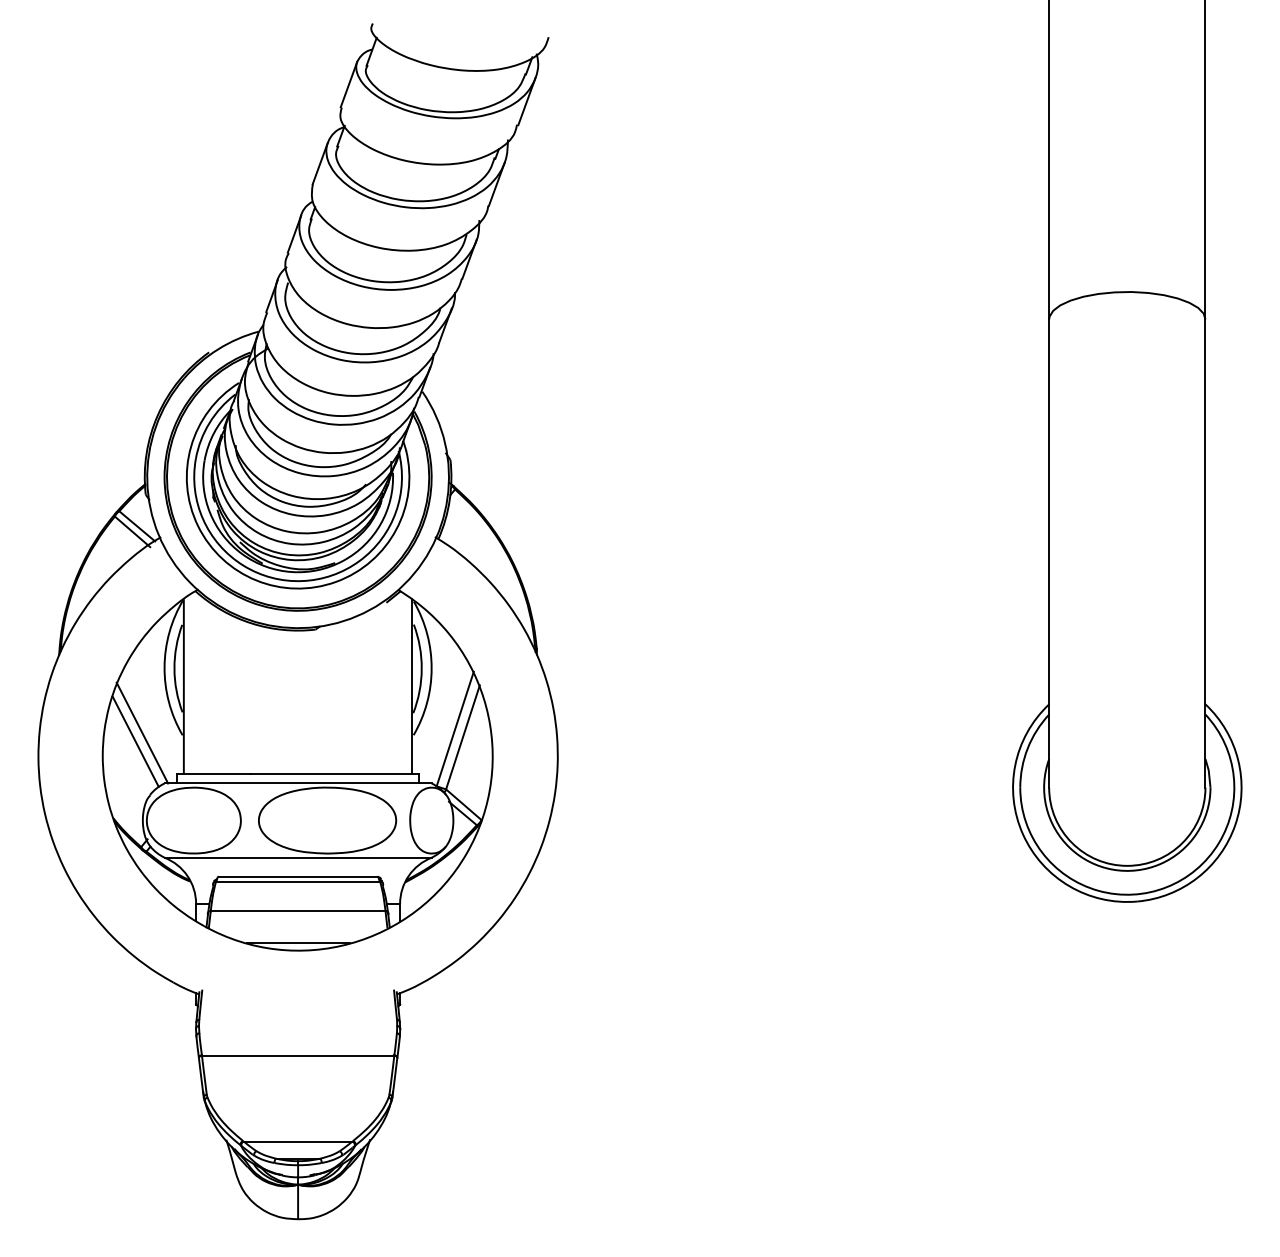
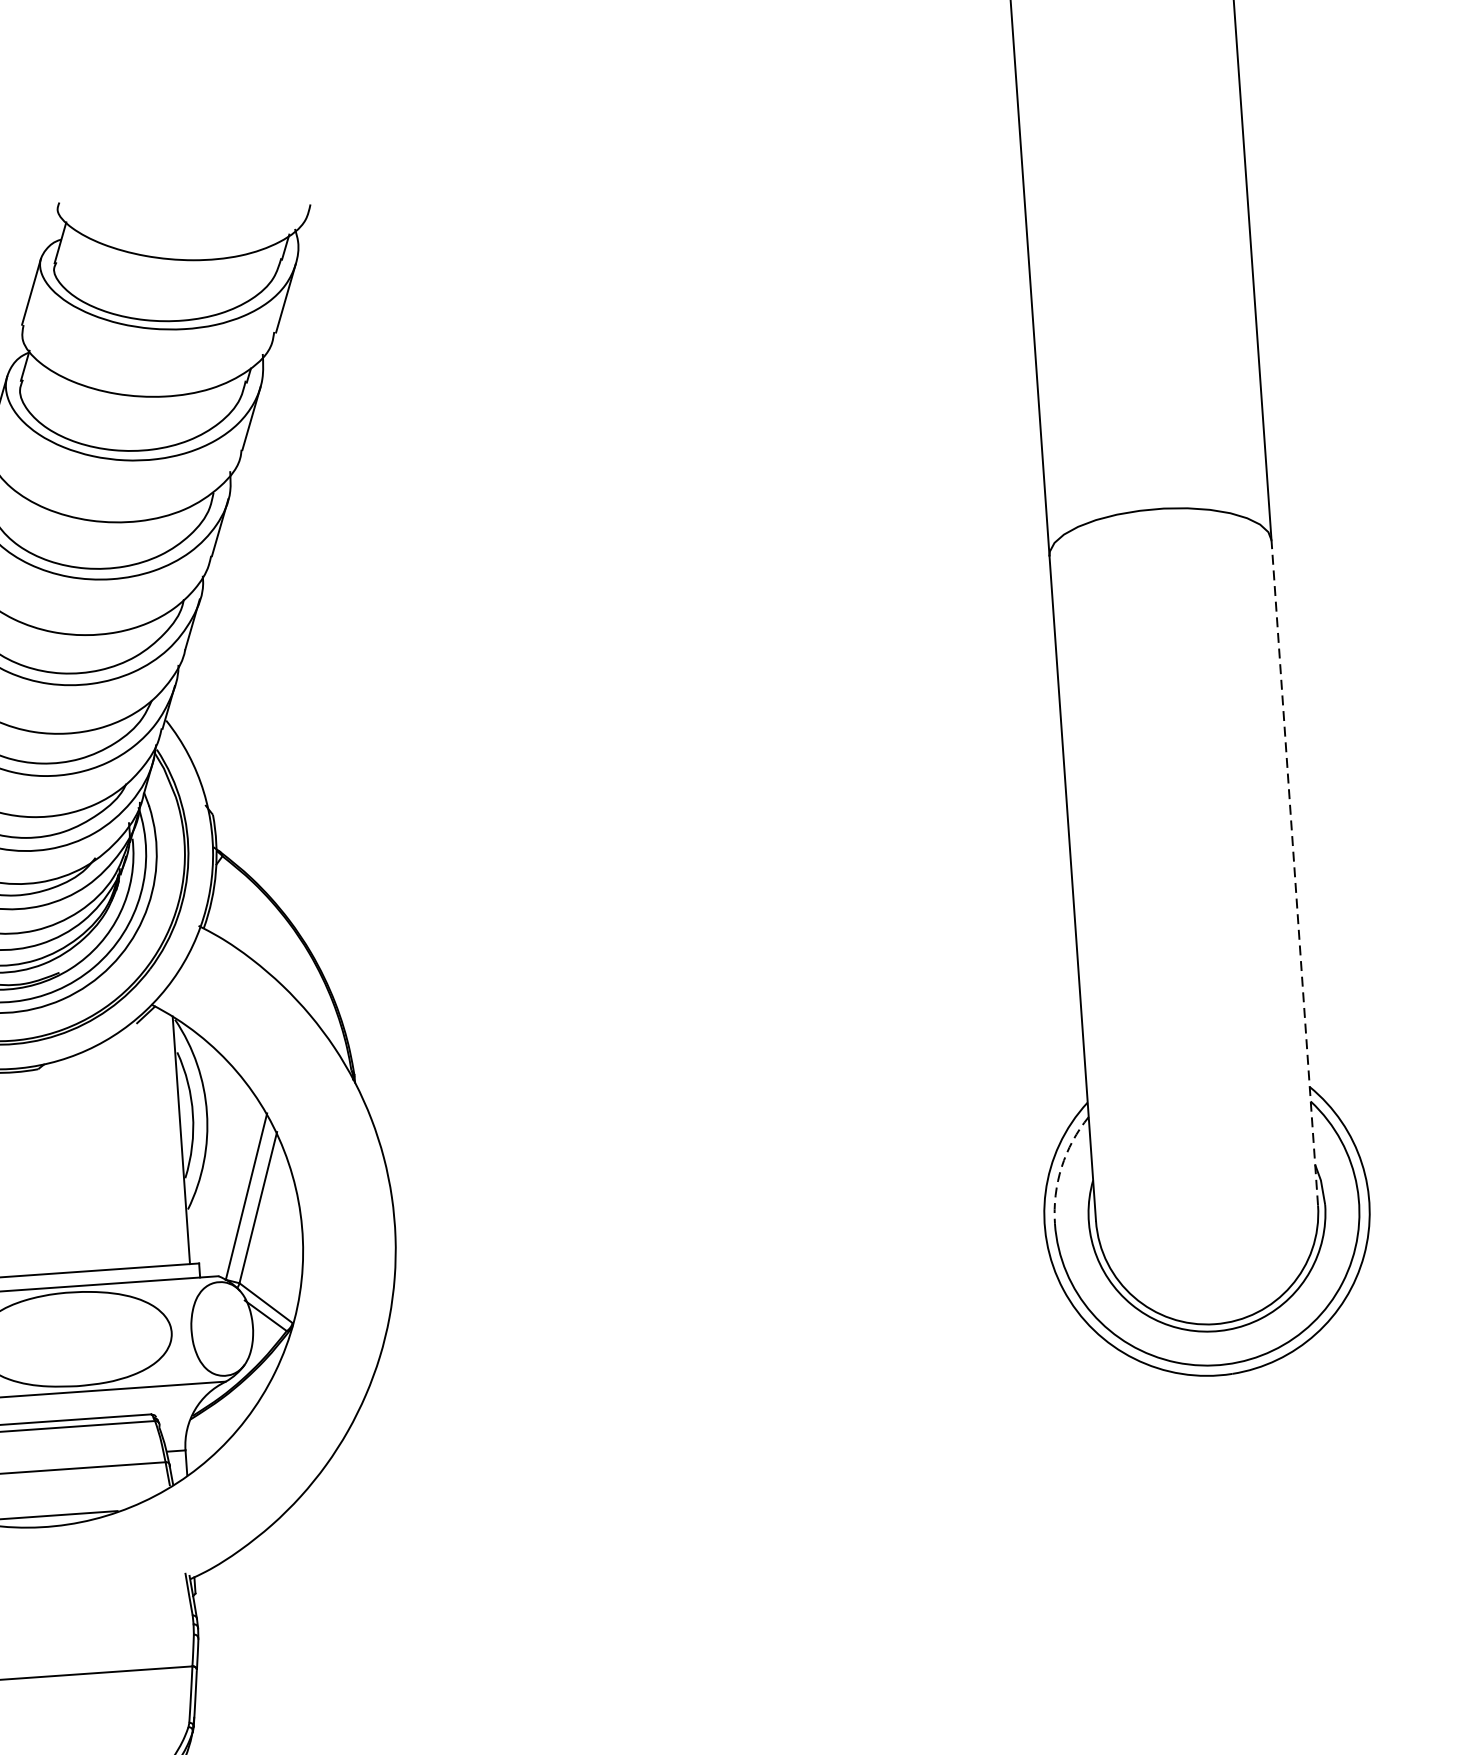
line: (1205, 553) -> (1294, 872), solid -> dashed
arc: (1027, 748) -> (1061, 1167), solid -> dashed

